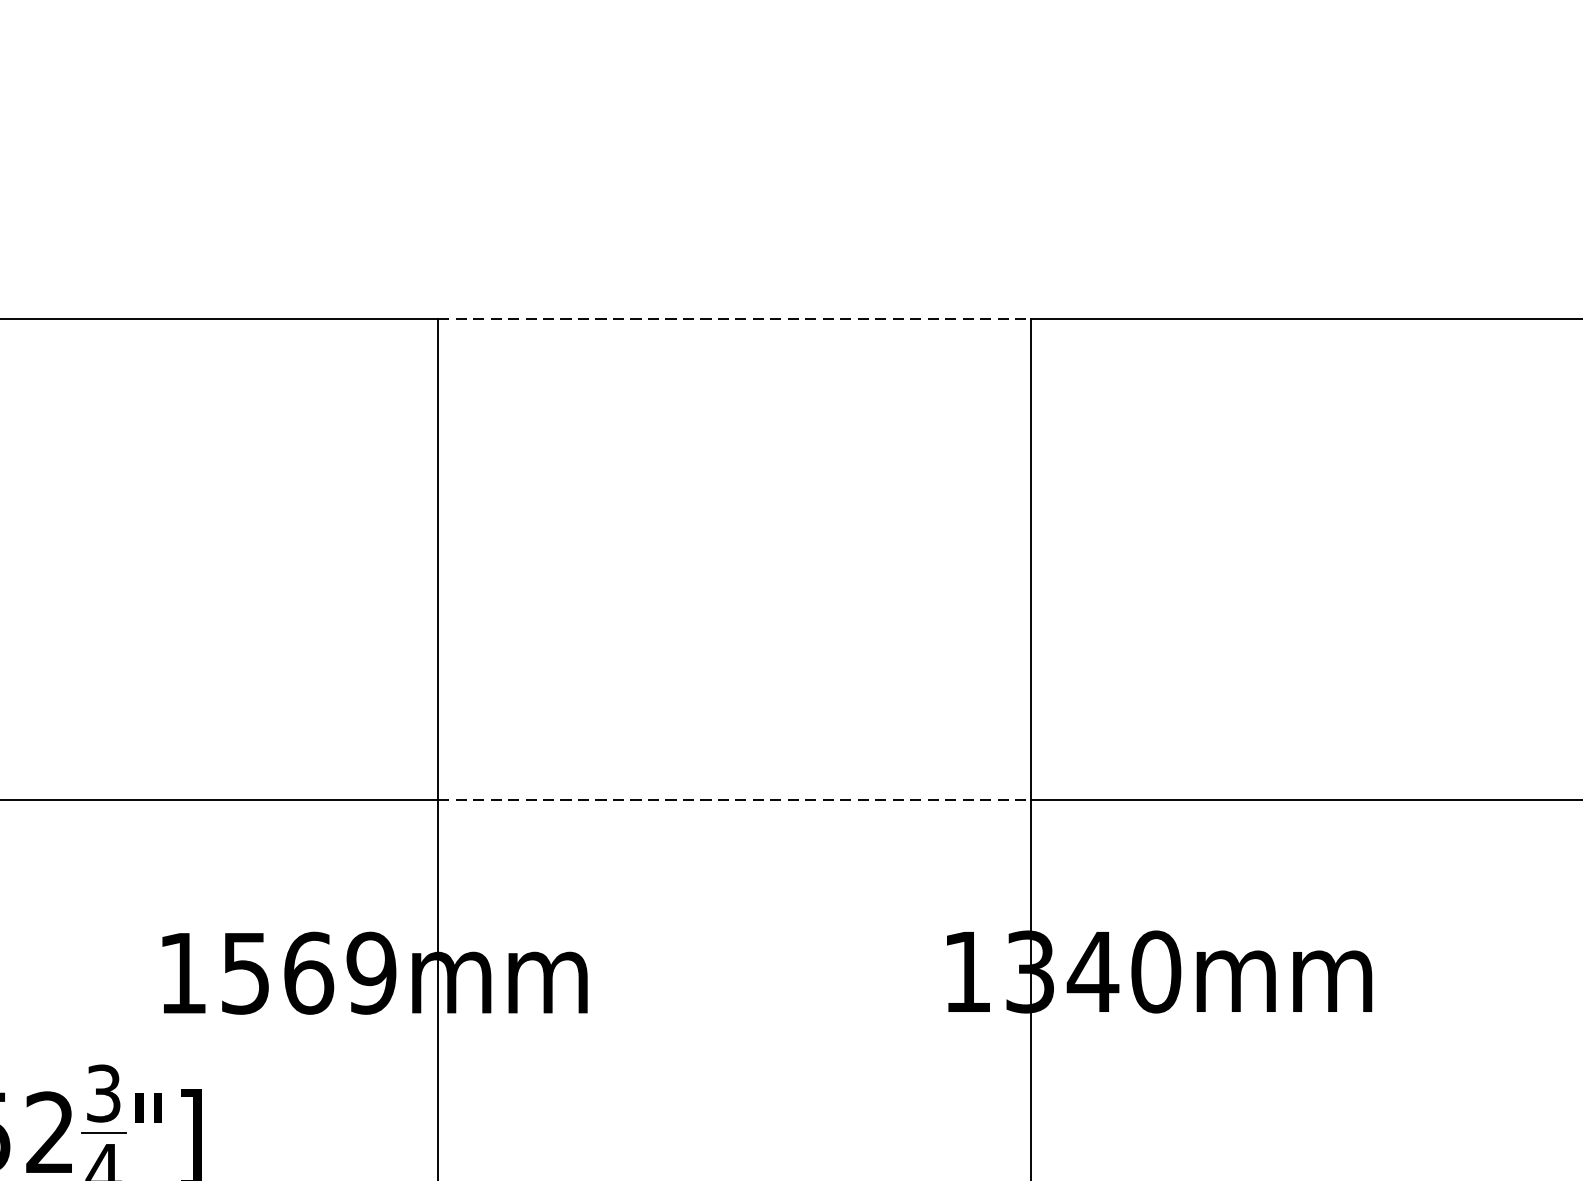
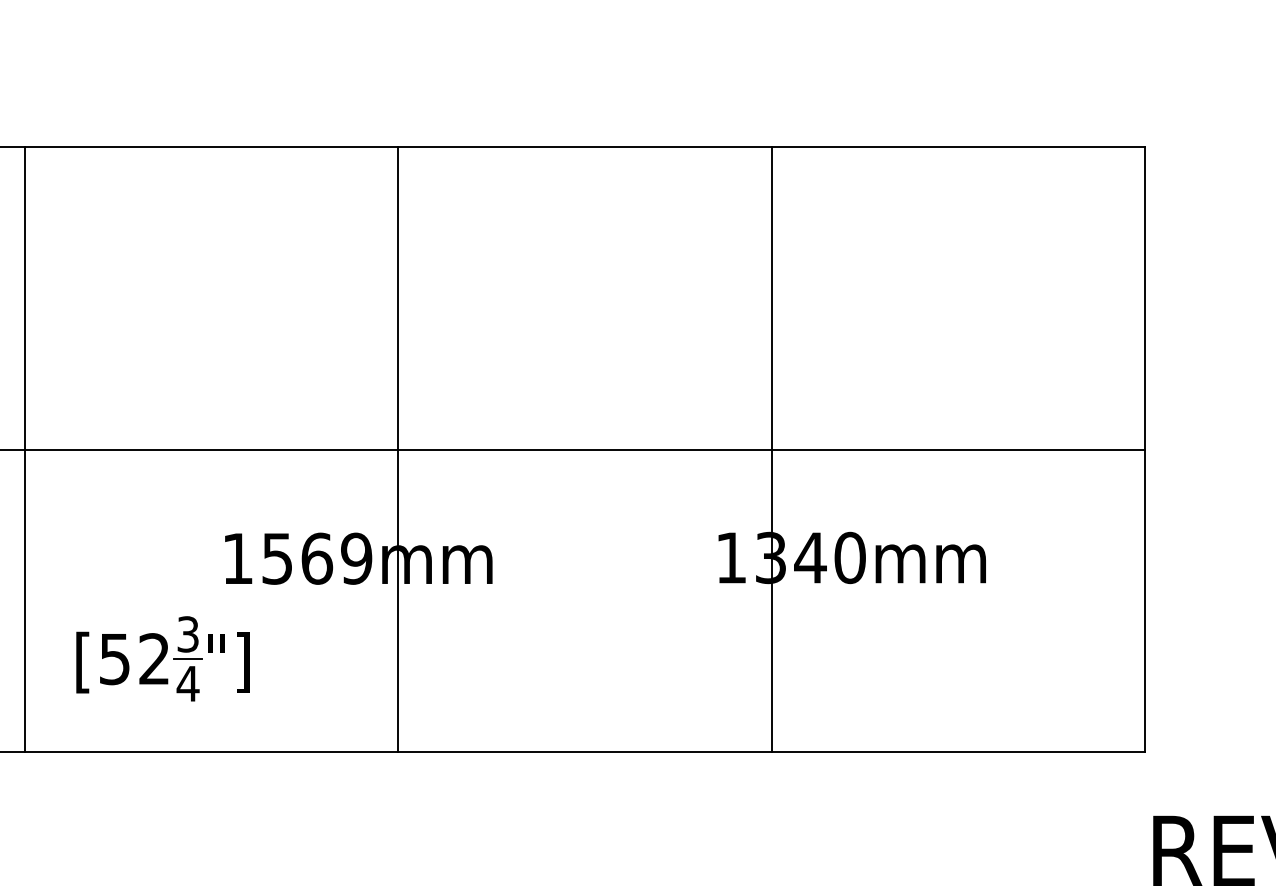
line: (735, 319) -> (585, 147), dashed -> solid
line: (735, 799) -> (585, 449), dashed -> solid

